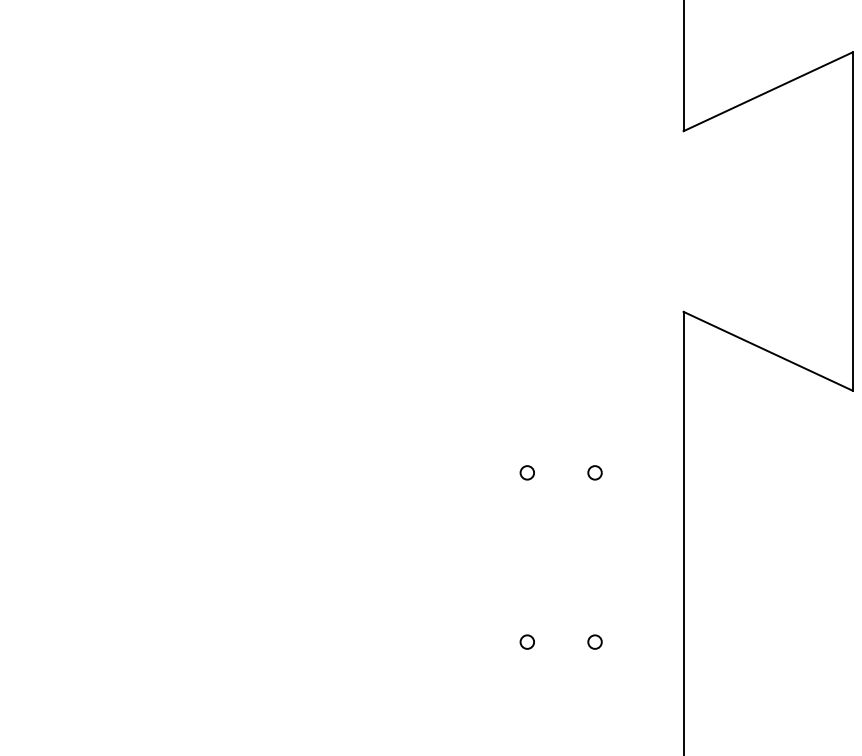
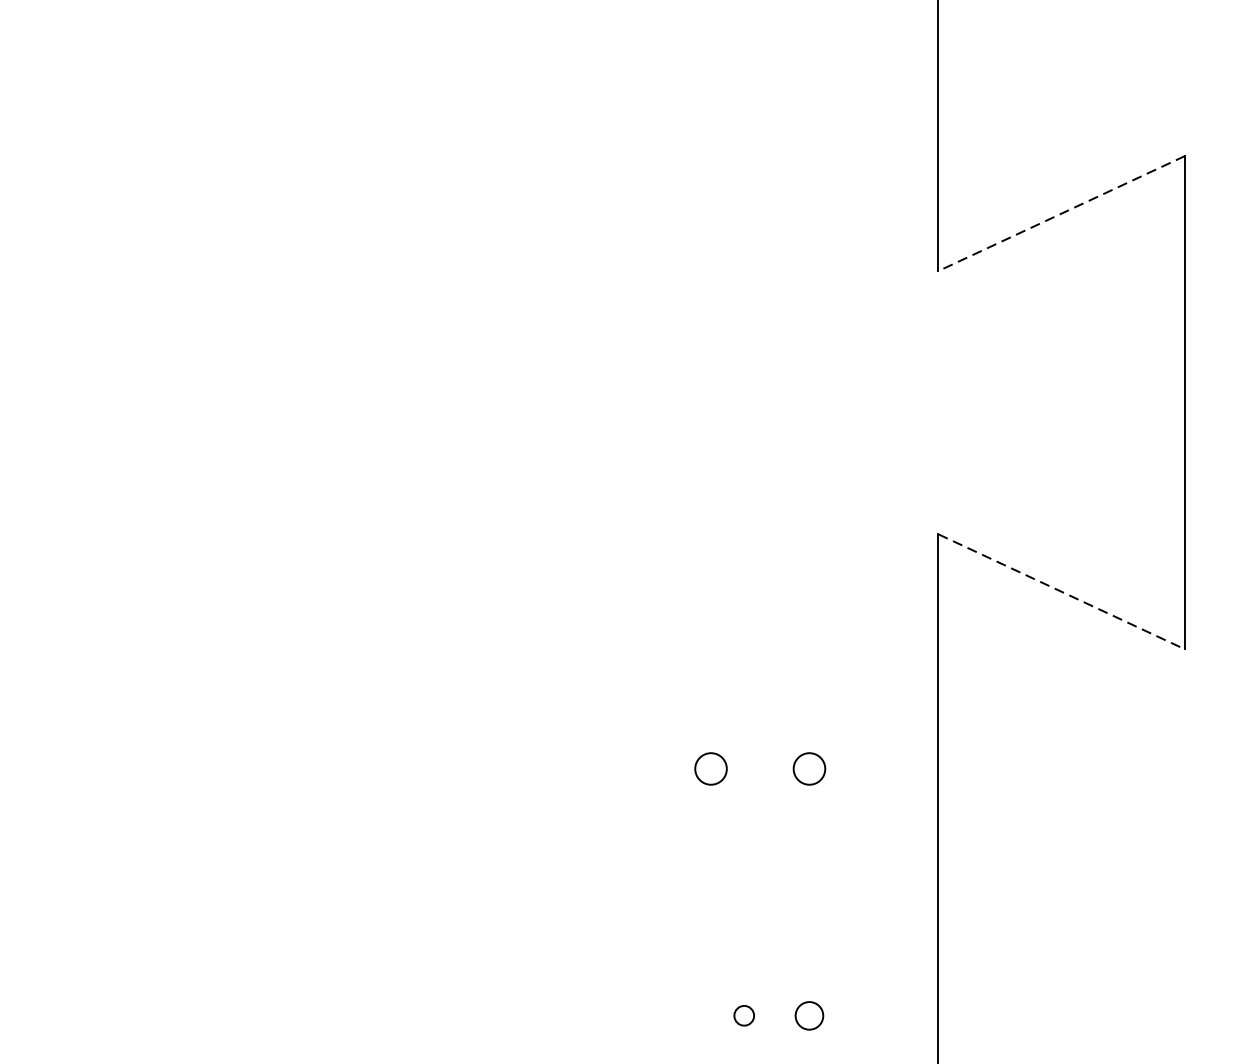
line: (767, 91) -> (1060, 213), solid -> dashed
line: (768, 351) -> (1062, 592), solid -> dashed
circle: (526, 472) -> (709, 768), size x1.6
circle: (594, 472) -> (808, 768), size x1.6
circle: (526, 641) -> (743, 1014), moved
circle: (594, 641) -> (808, 1014), size x1.4

